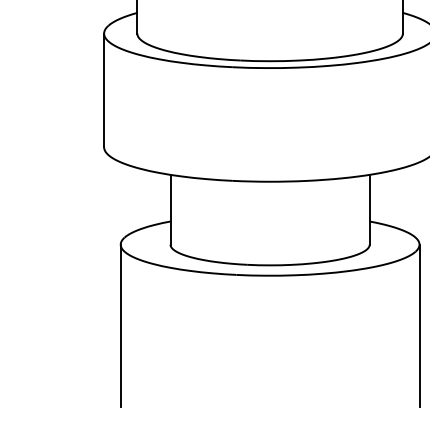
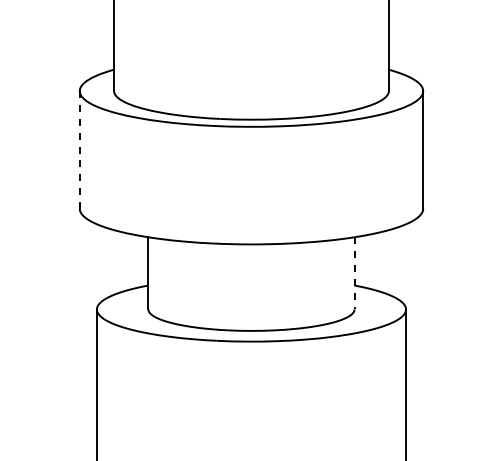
line: (103, 90) -> (79, 149), solid -> dashed
line: (369, 209) -> (354, 273), solid -> dashed

